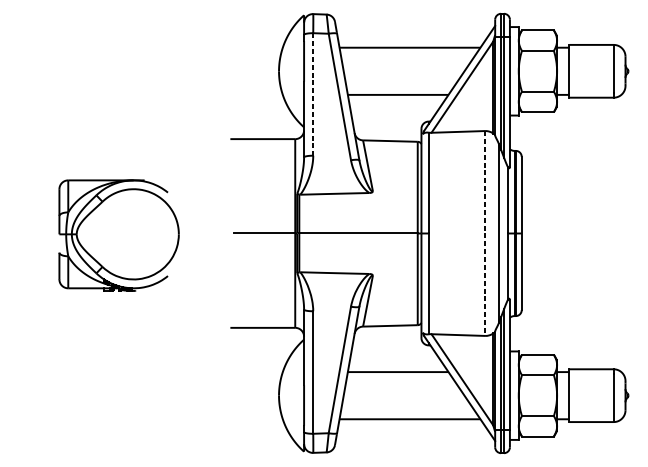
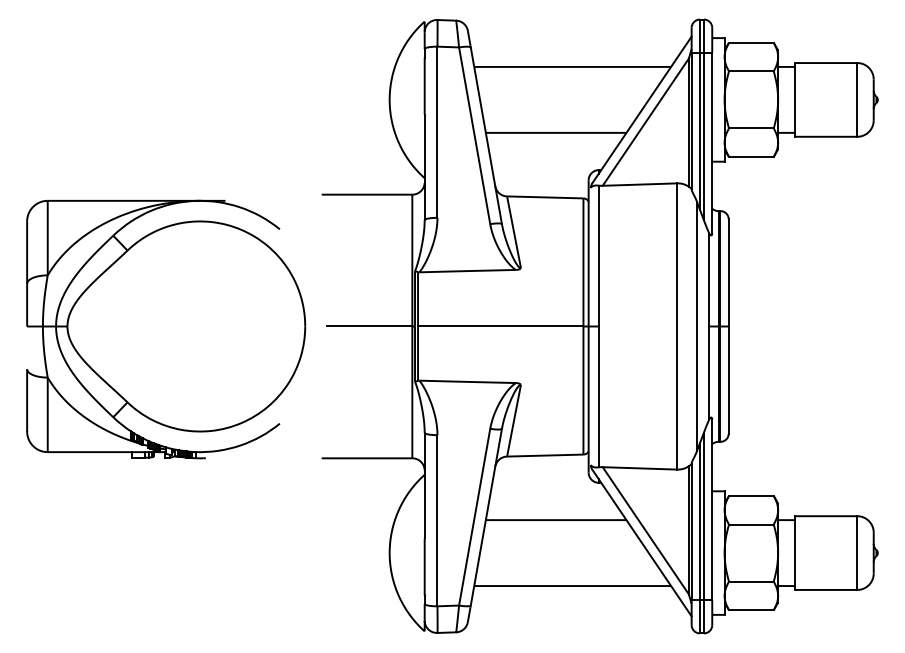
line: (313, 94) -> (437, 132), dashed -> solid
line: (485, 233) -> (677, 326), dashed -> solid
part: (119, 235) -> (166, 329), size x1.67

